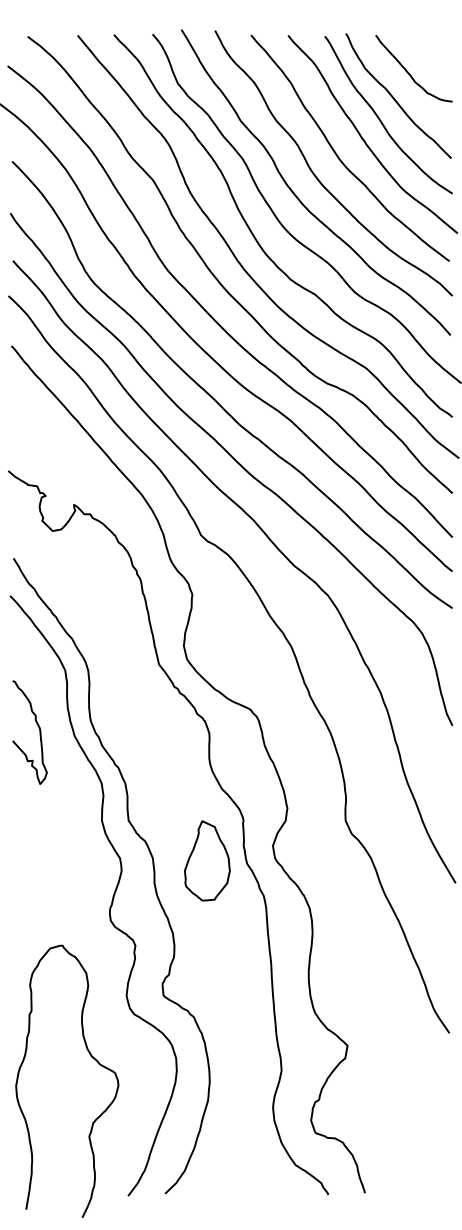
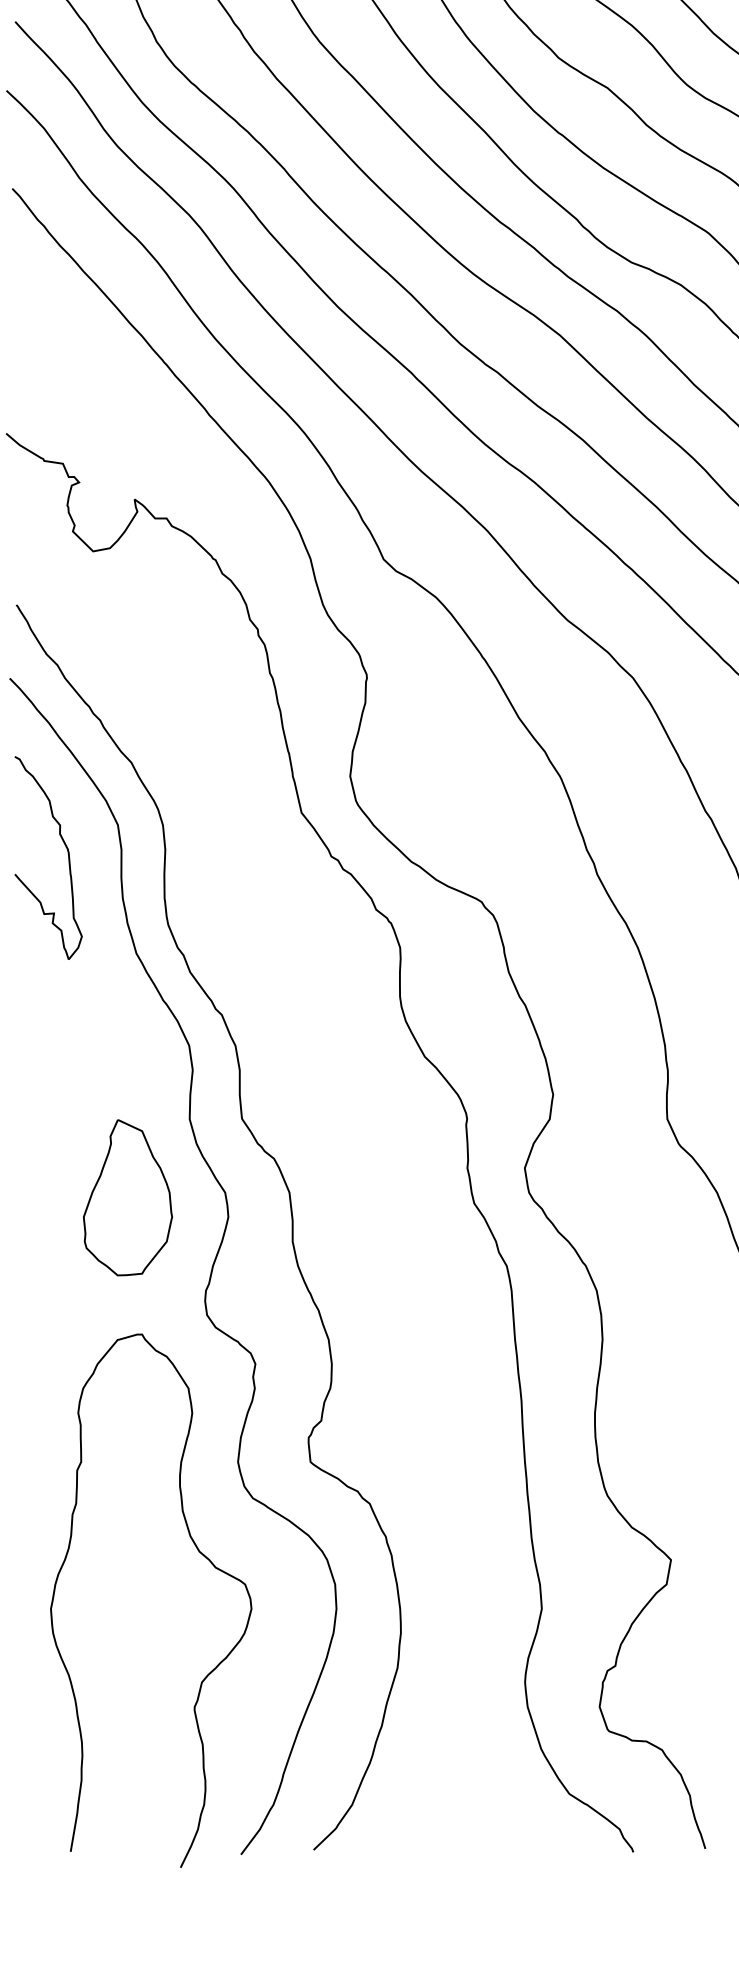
curve: (38, 728) -> (65, 850), moved
part: (207, 860) -> (128, 1196), moved
curve: (90, 1056) -> (196, 1551), moved

